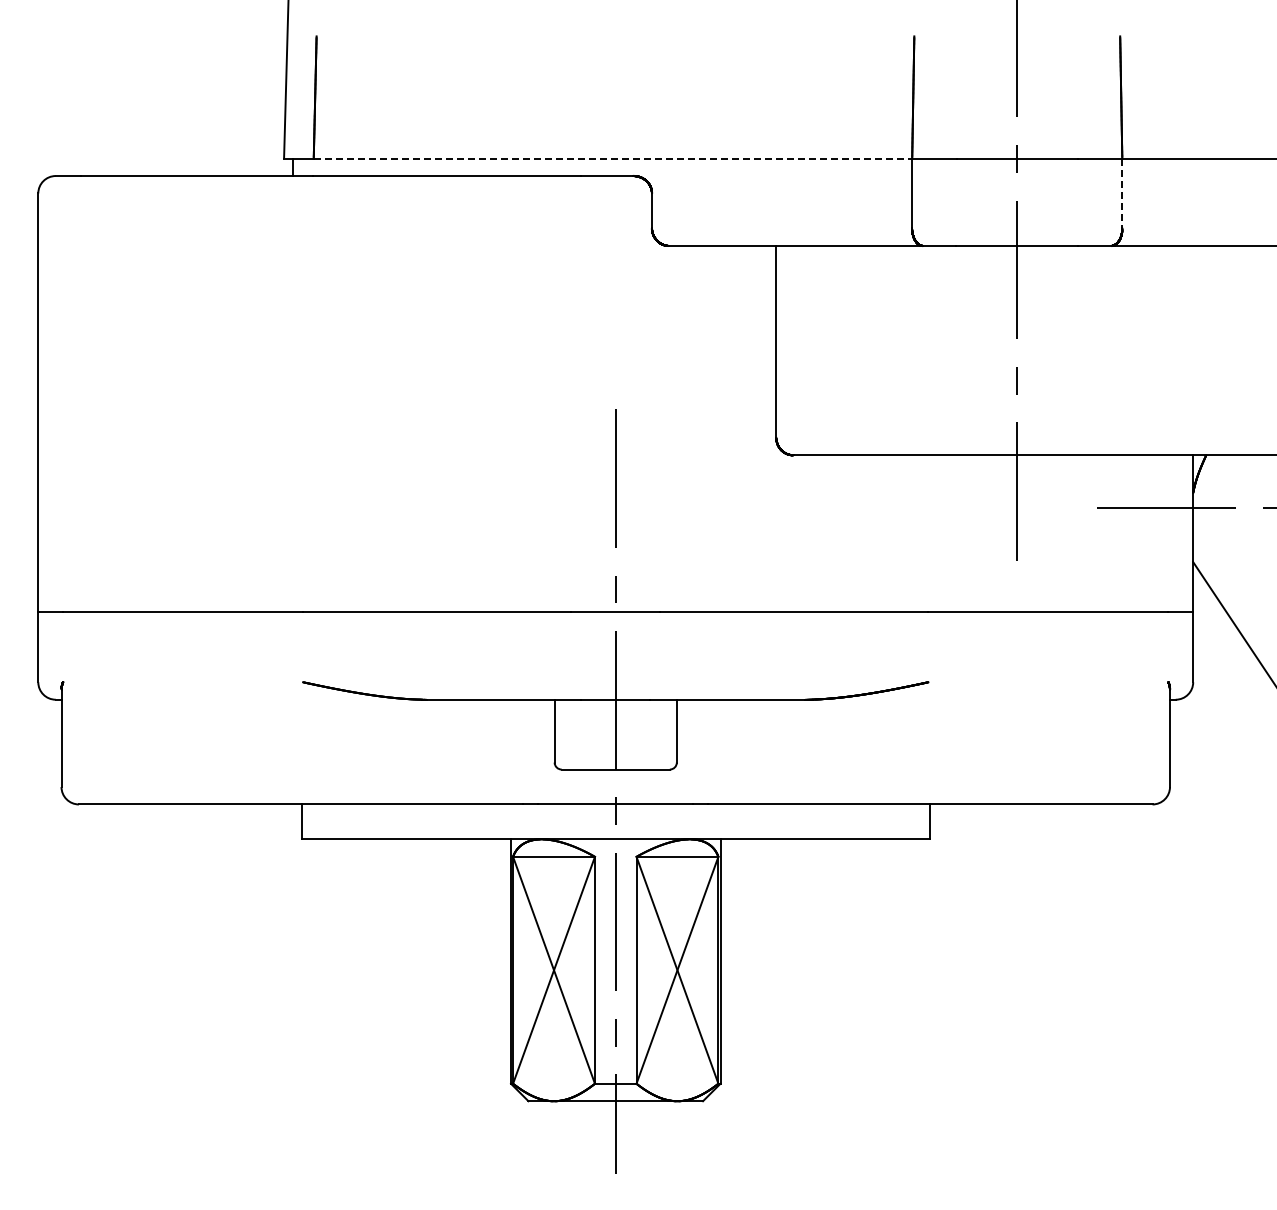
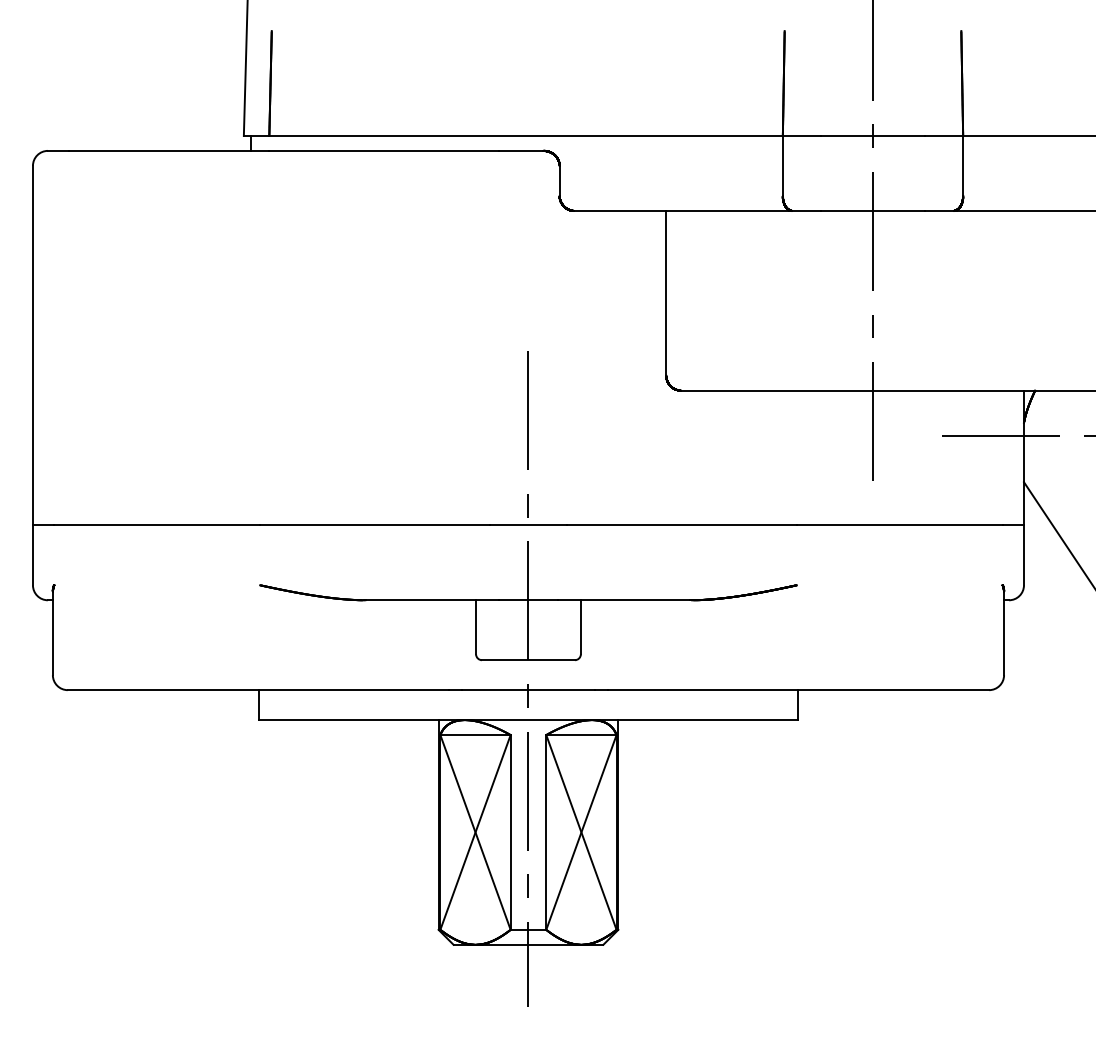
line: (613, 158) -> (526, 135), dashed -> solid
line: (1122, 193) -> (963, 165), dashed -> solid

